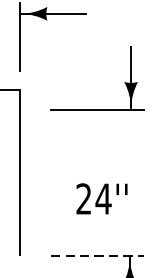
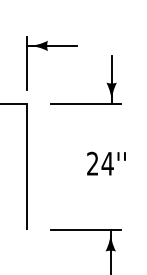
part: (124, 81) -> (106, 82), moved
text: (101, 198) -> (106, 163), moved
line: (98, 256) -> (86, 230), dashed -> solid

